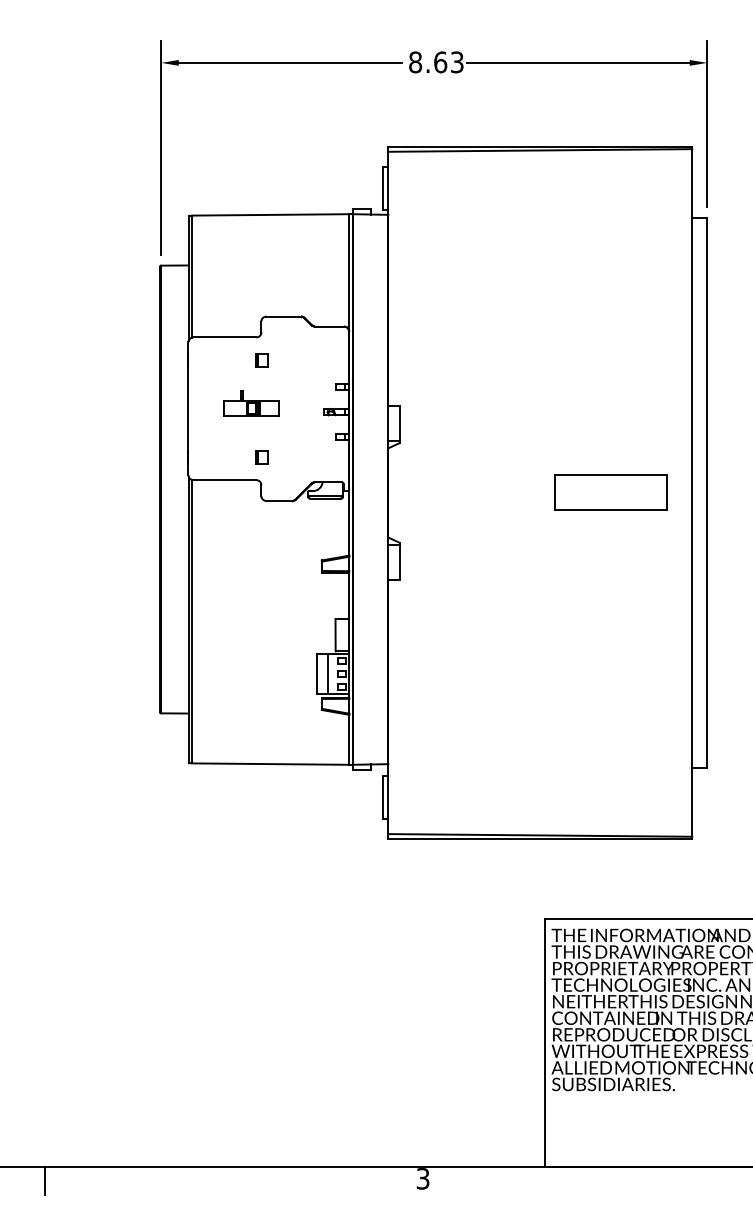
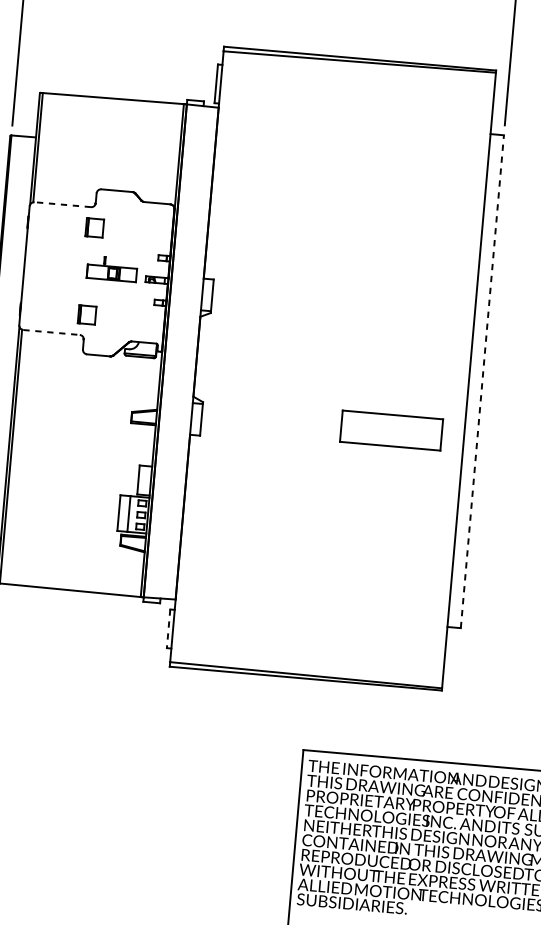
line: (224, 337) -> (62, 204), solid -> dashed
part: (261, 360) -> (93, 228), size x1.6
part: (251, 403) -> (112, 268), moved
part: (261, 457) -> (86, 315), size x1.6
line: (224, 480) -> (51, 332), solid -> dashed
part: (610, 492) -> (390, 430), moved
line: (707, 492) -> (482, 381), solid -> dashed
line: (383, 797) -> (168, 629), solid -> dashed

